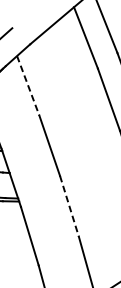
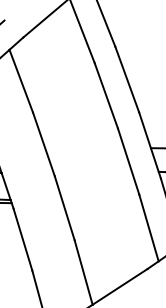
line: (28, 86) -> (21, 81), dashed -> solid
line: (69, 206) -> (64, 208), dashed -> solid

